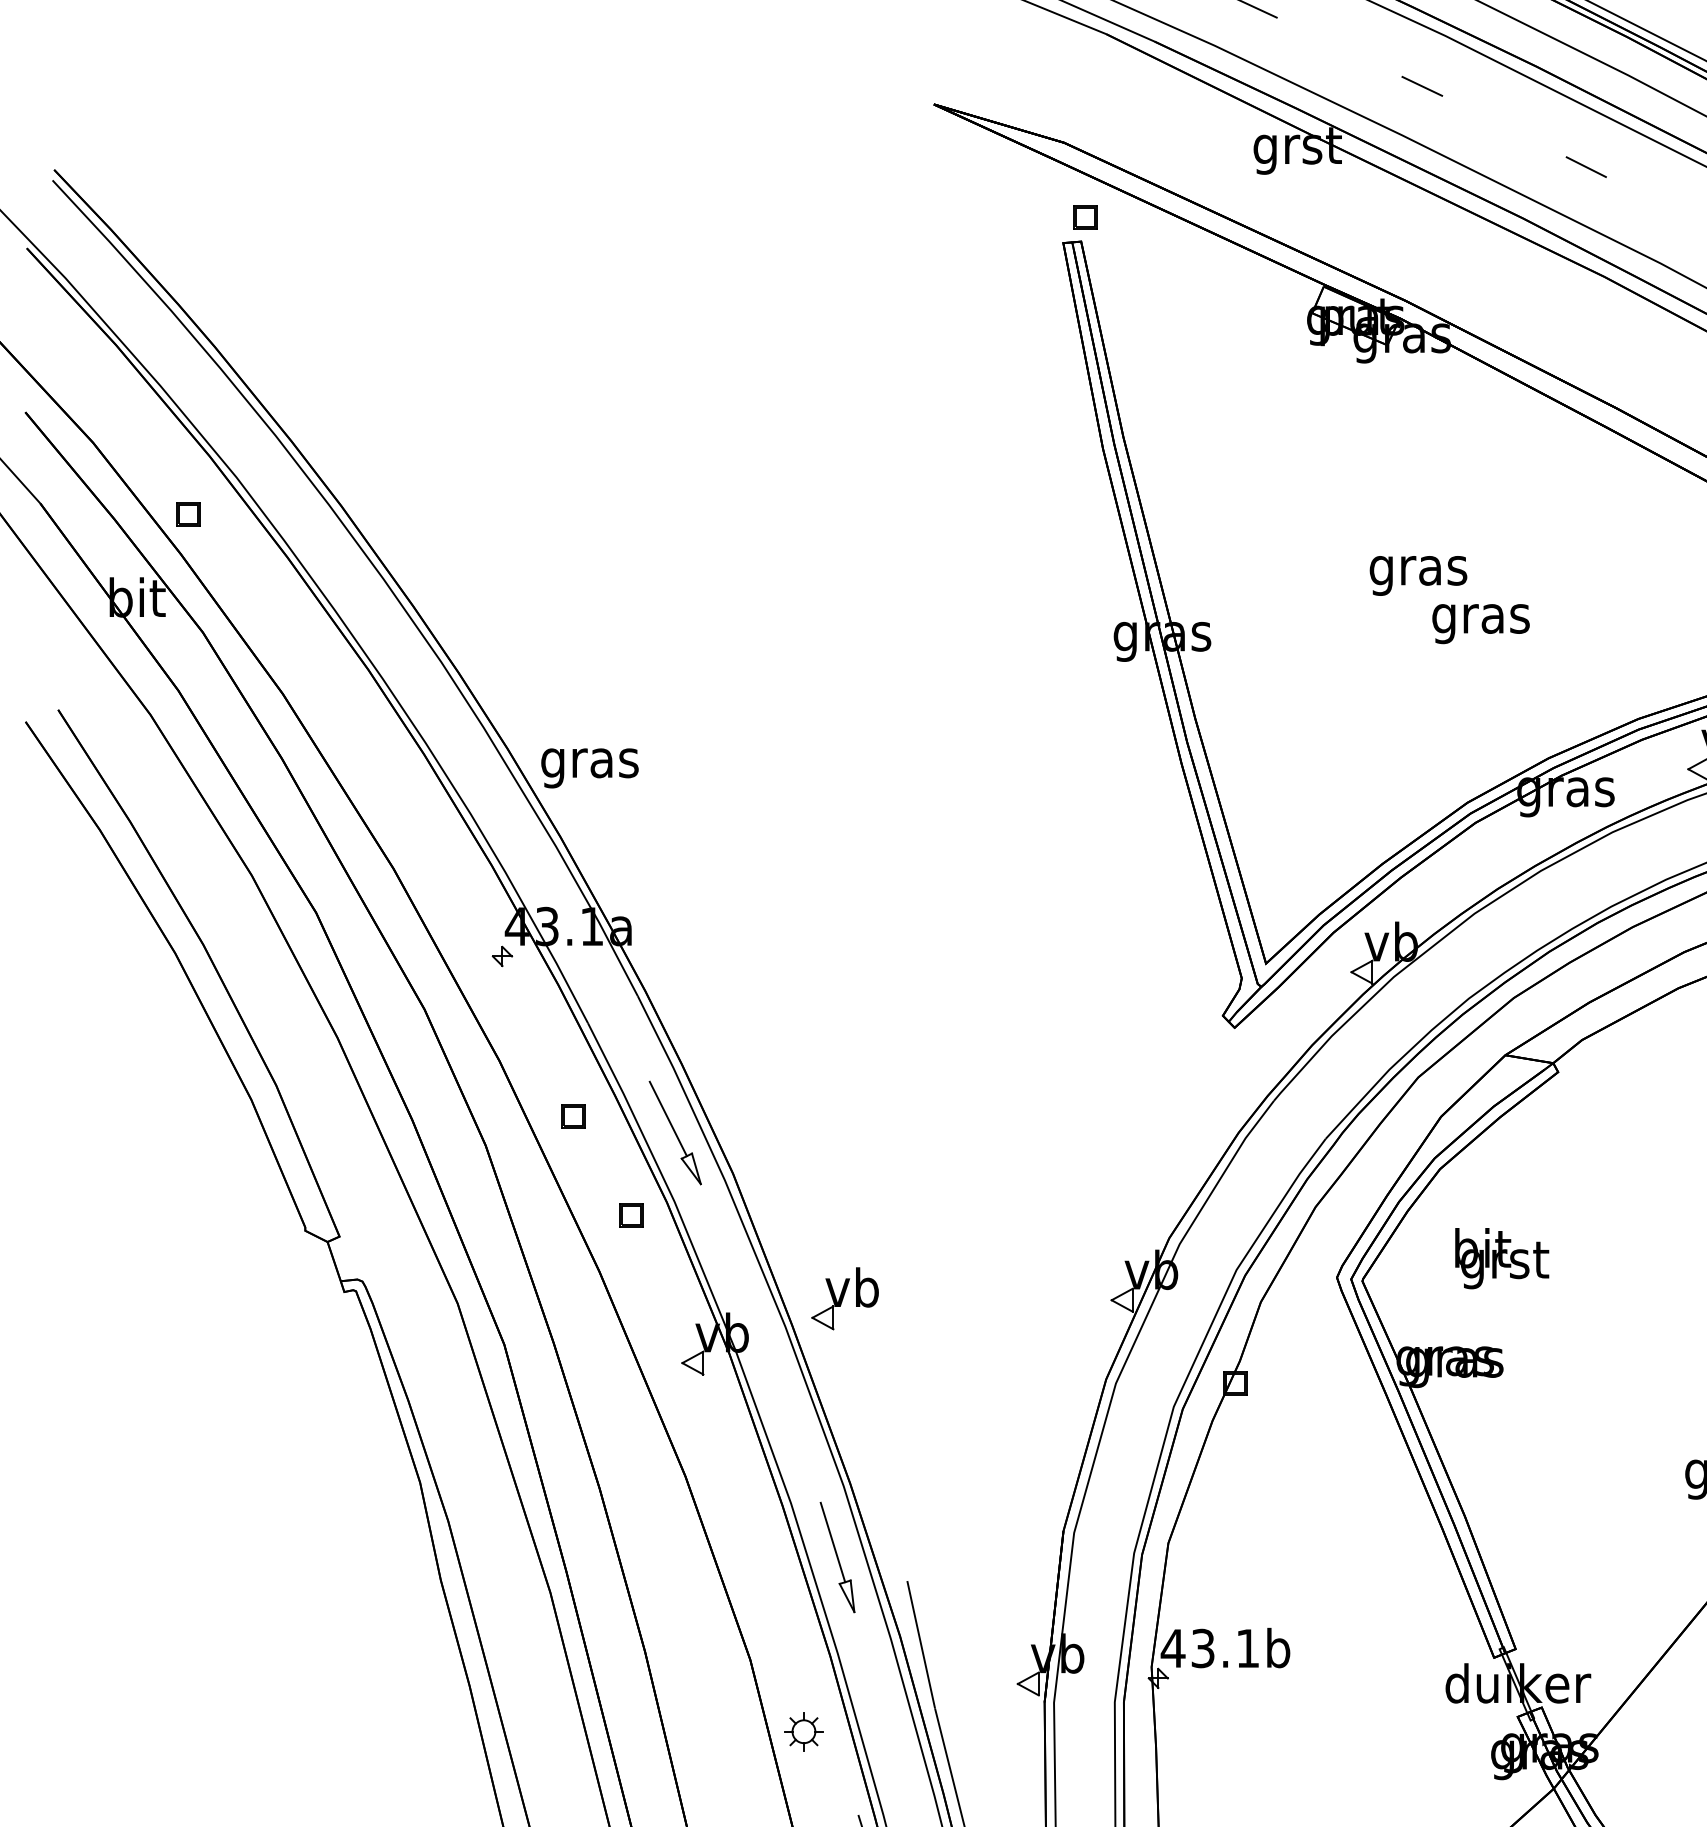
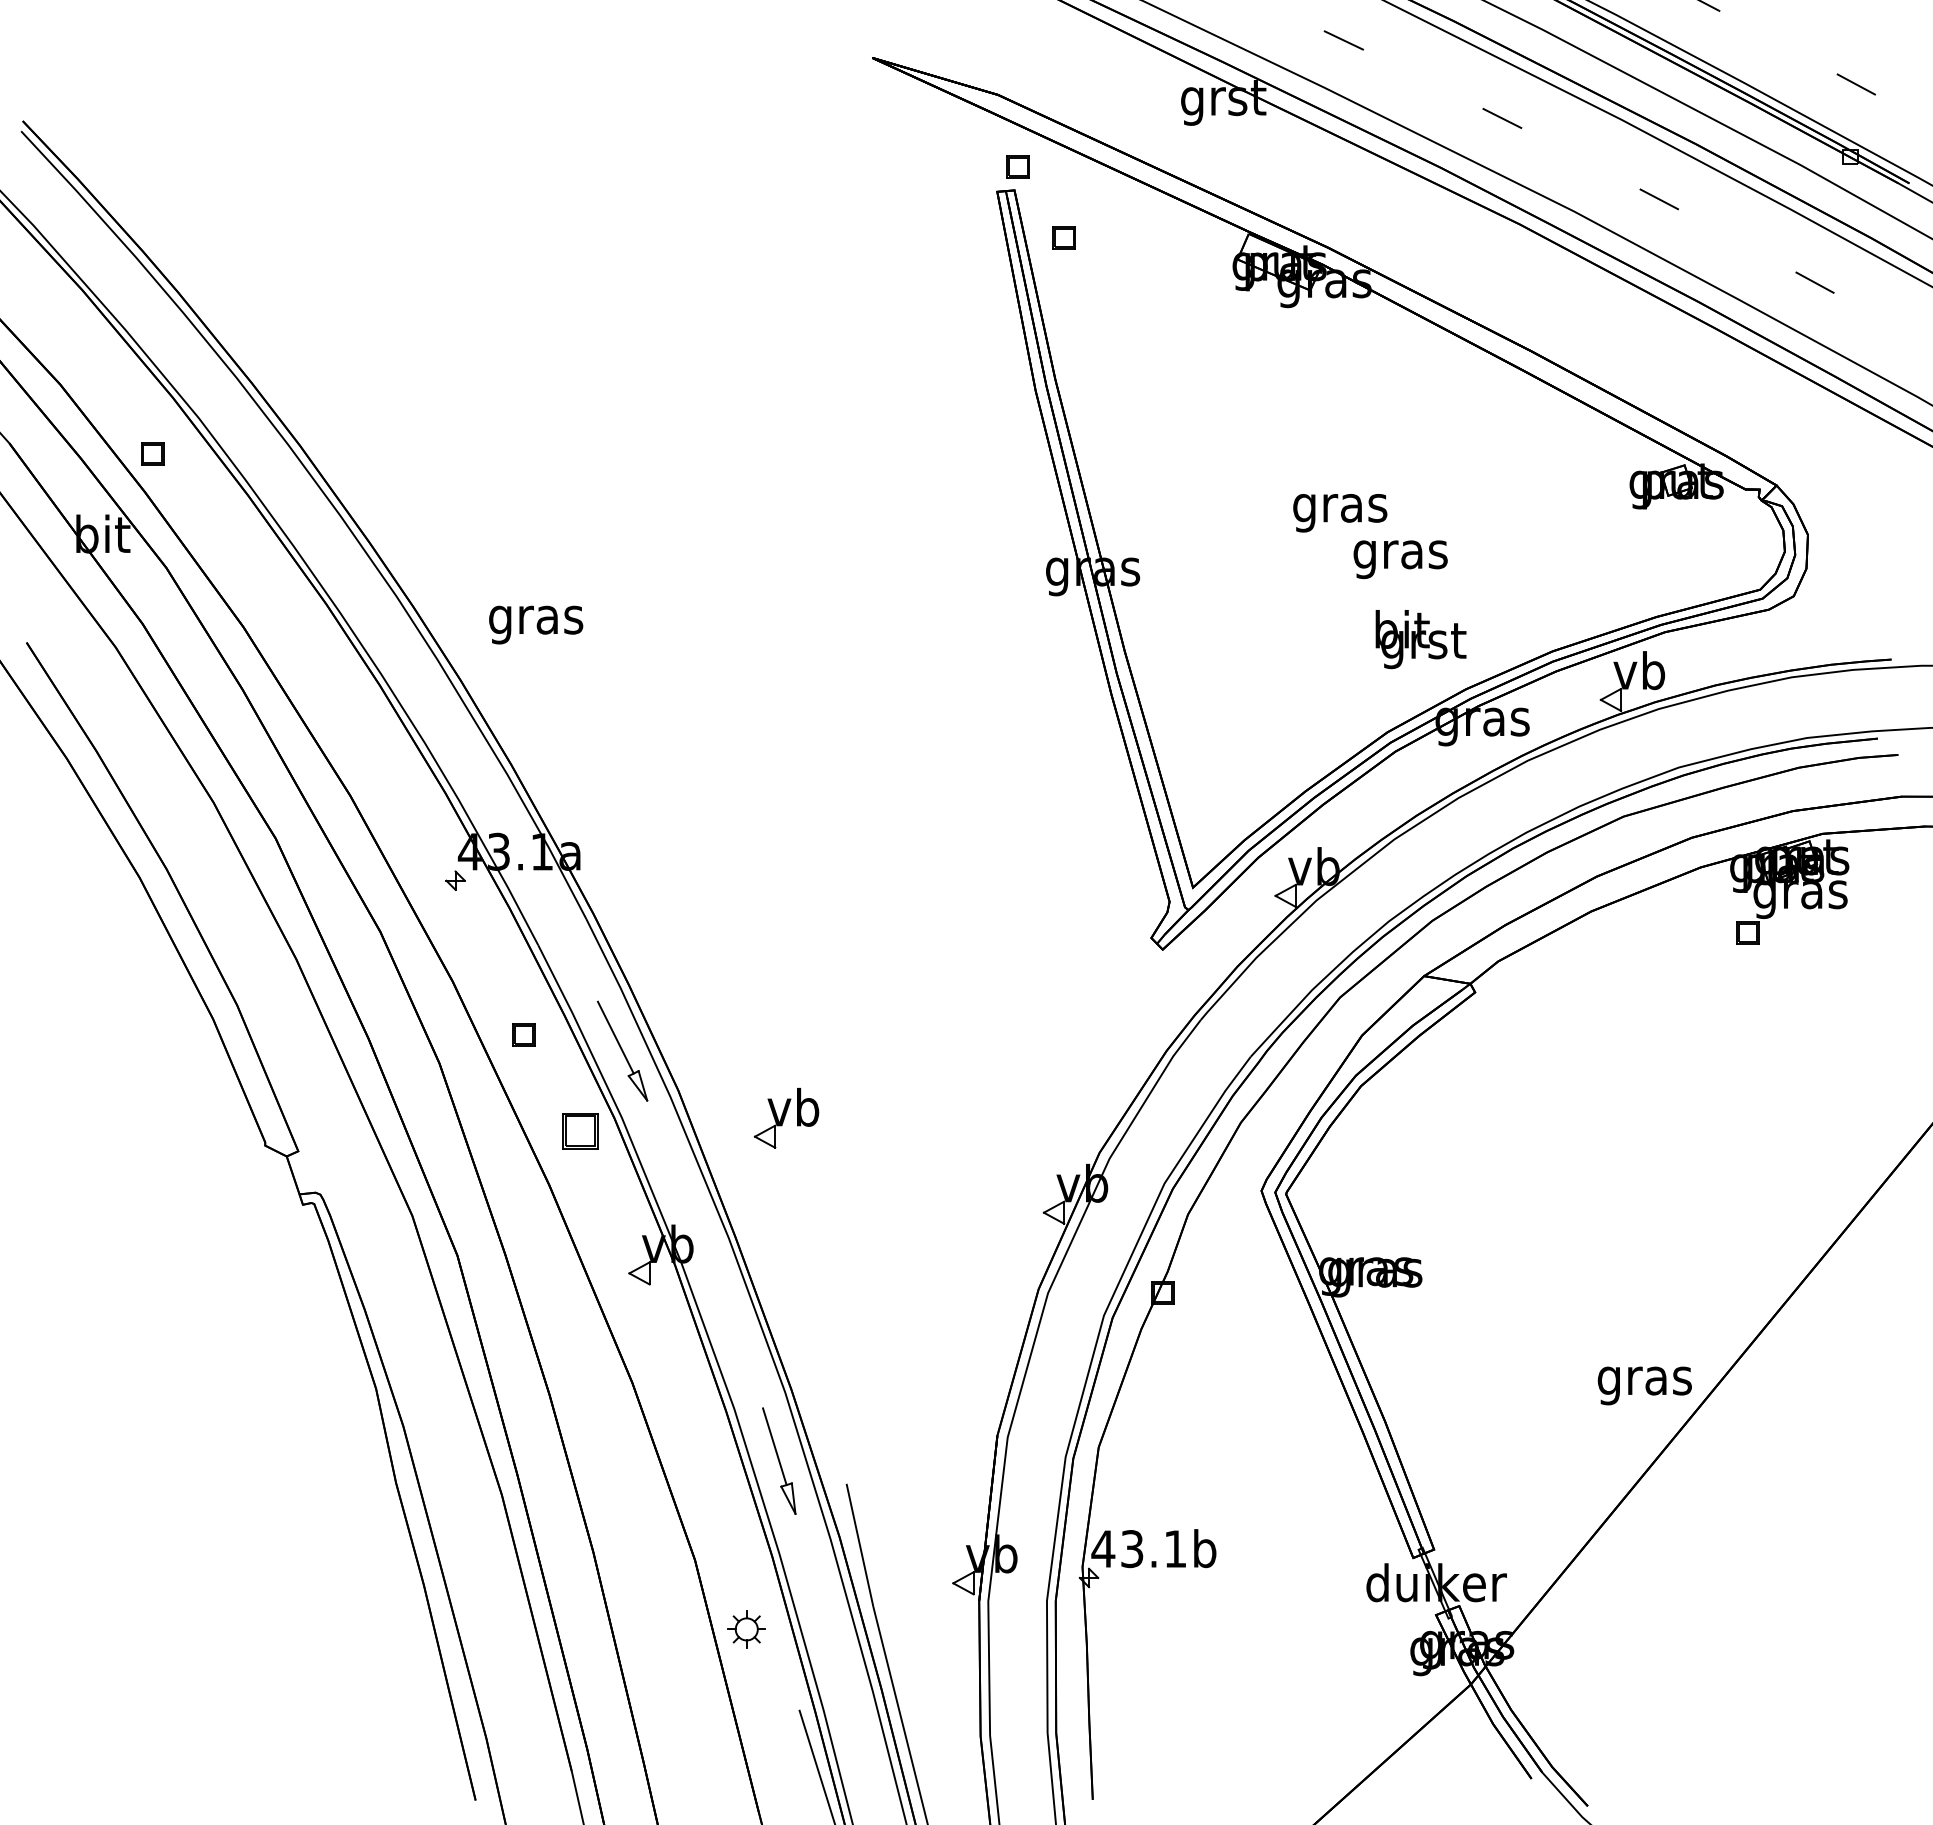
part: (1131, 290) -> (1063, 237), added
text: (590, 767) -> (536, 624), moved
part: (630, 1215) -> (579, 1130), size x1.6
text: (1501, 1258) -> (1420, 639), moved
part: (845, 1298) -> (786, 1118), moved

